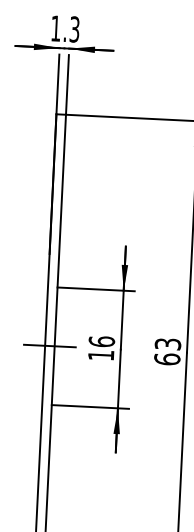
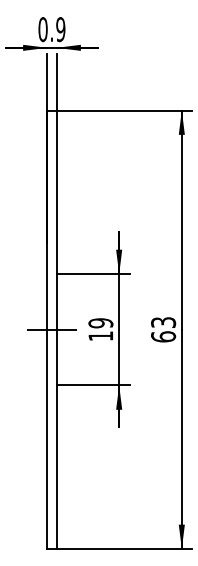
text: (64, 28) -> (51, 29), 1.3 -> 0.9
text: (101, 341) -> (100, 323), 16 -> 19

